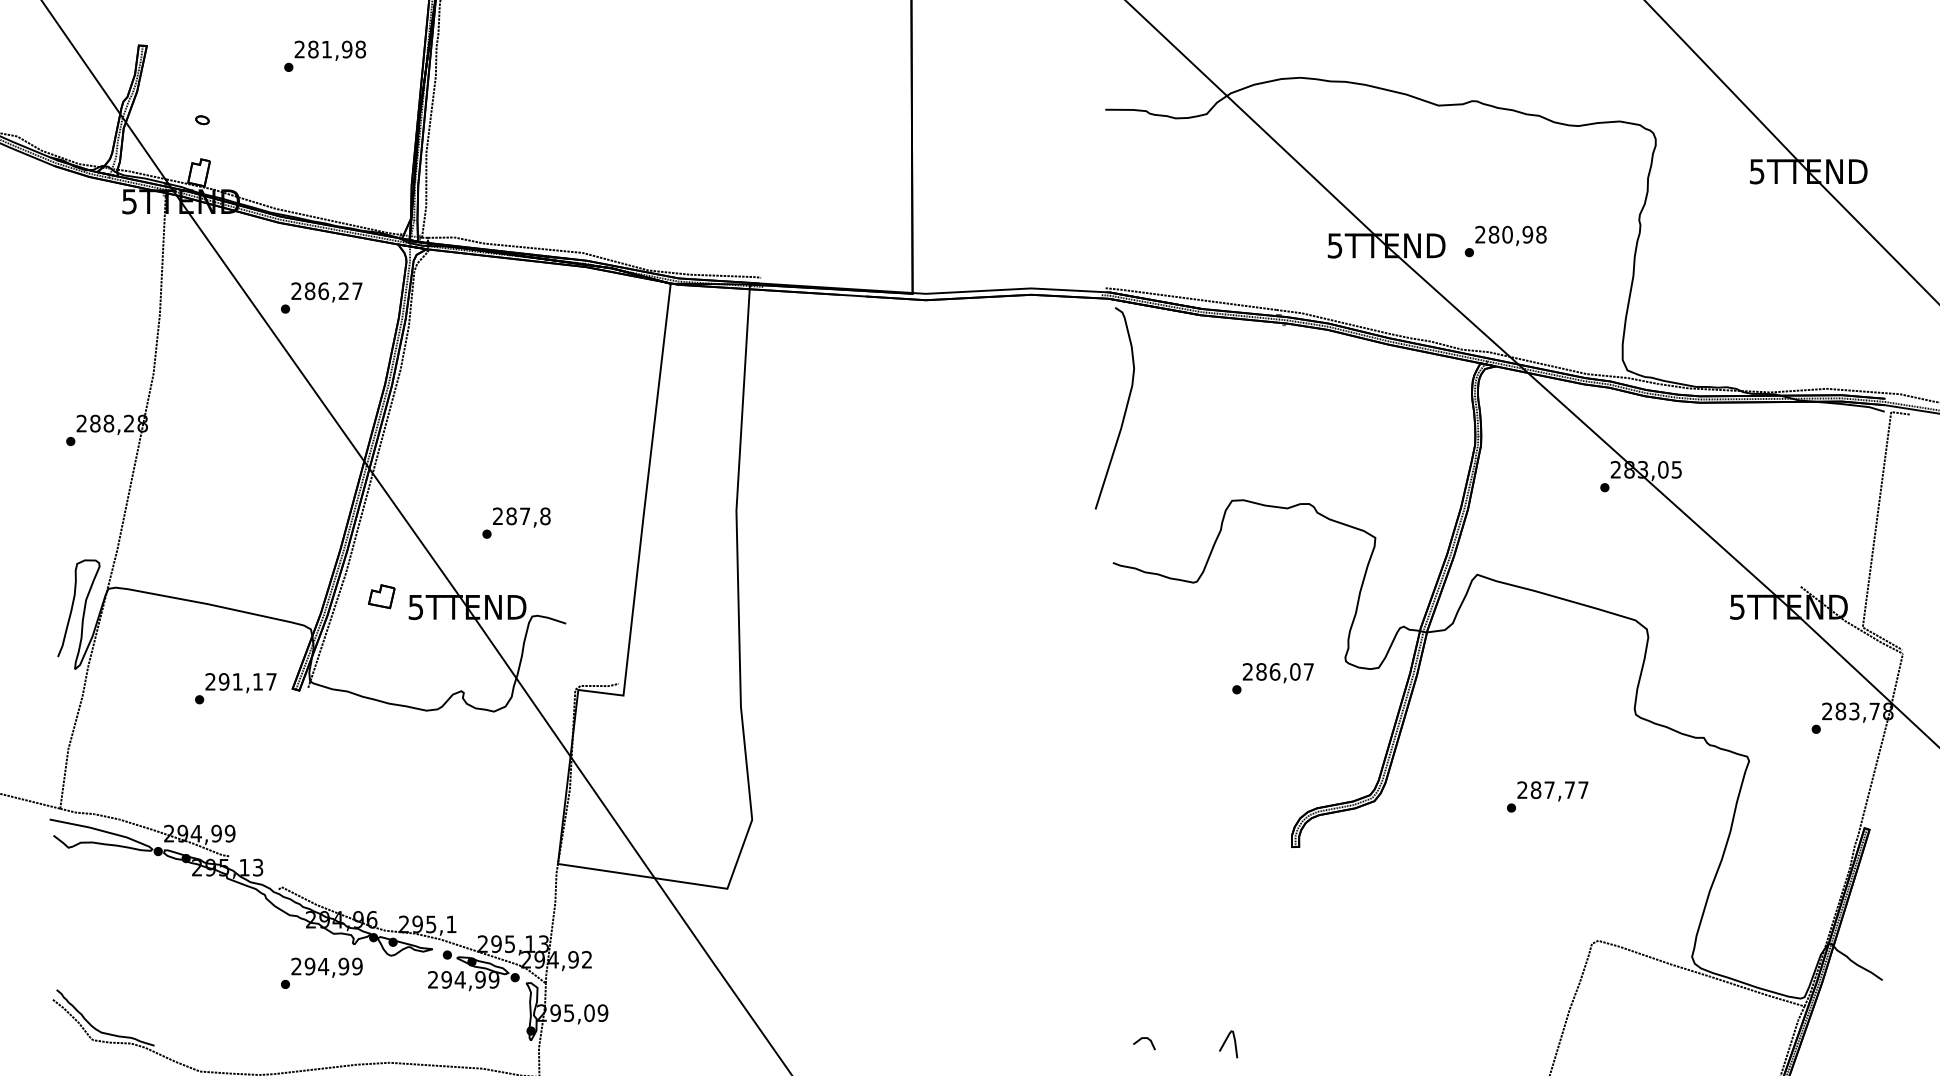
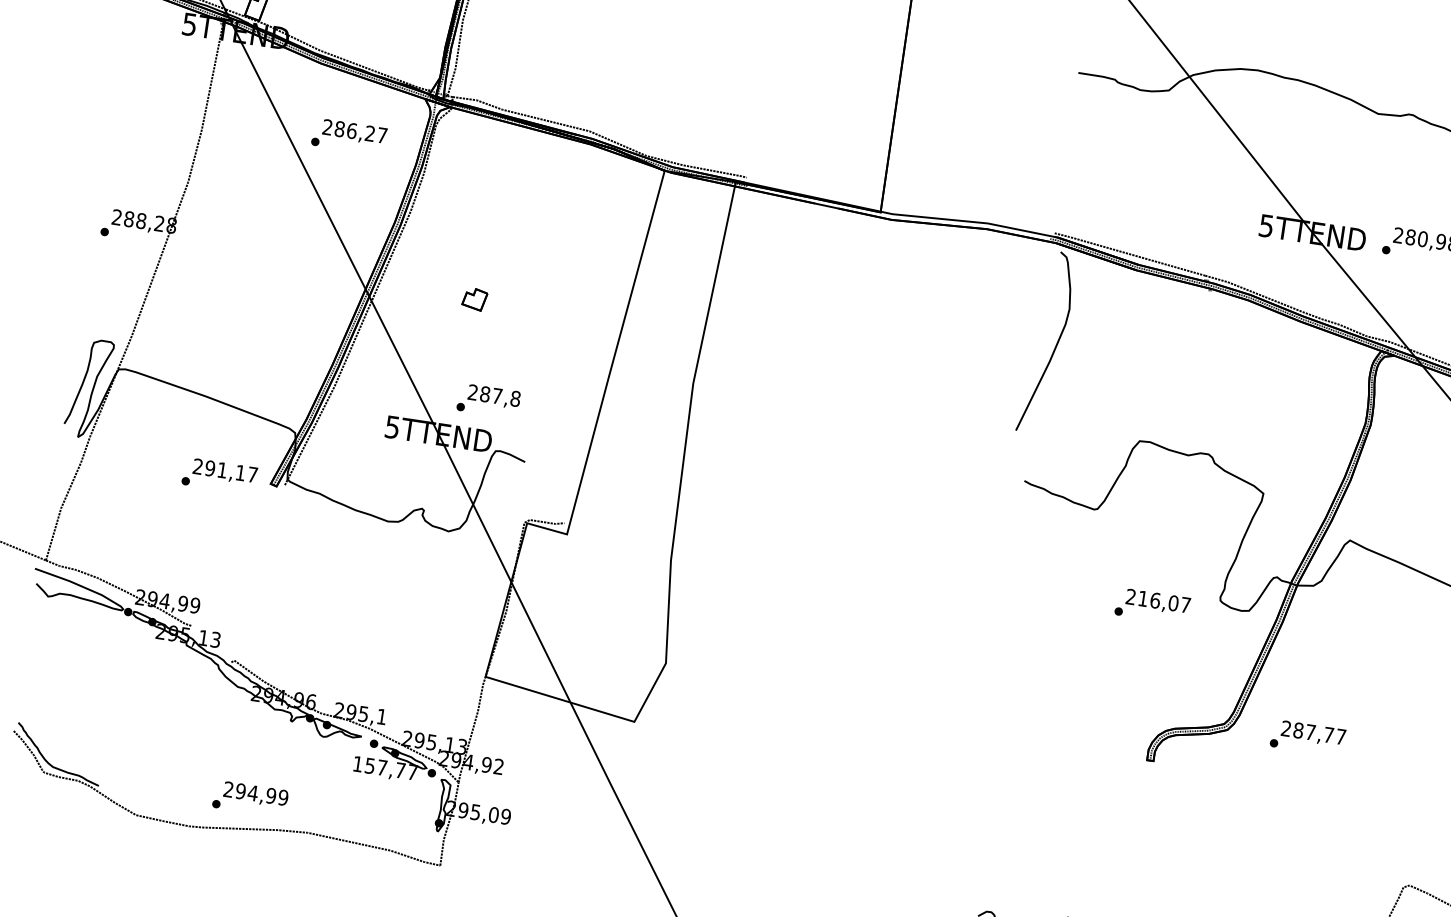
text: (516, 522) -> (488, 400), moved
part: (381, 596) -> (474, 299), moved
text: (1261, 671) -> (1143, 598), 286,07 -> 216,07
text: (1547, 796) -> (1307, 737), moved
text: (321, 972) -> (250, 798), moved
text: (463, 979) -> (385, 767), 294,99 -> 157,77

